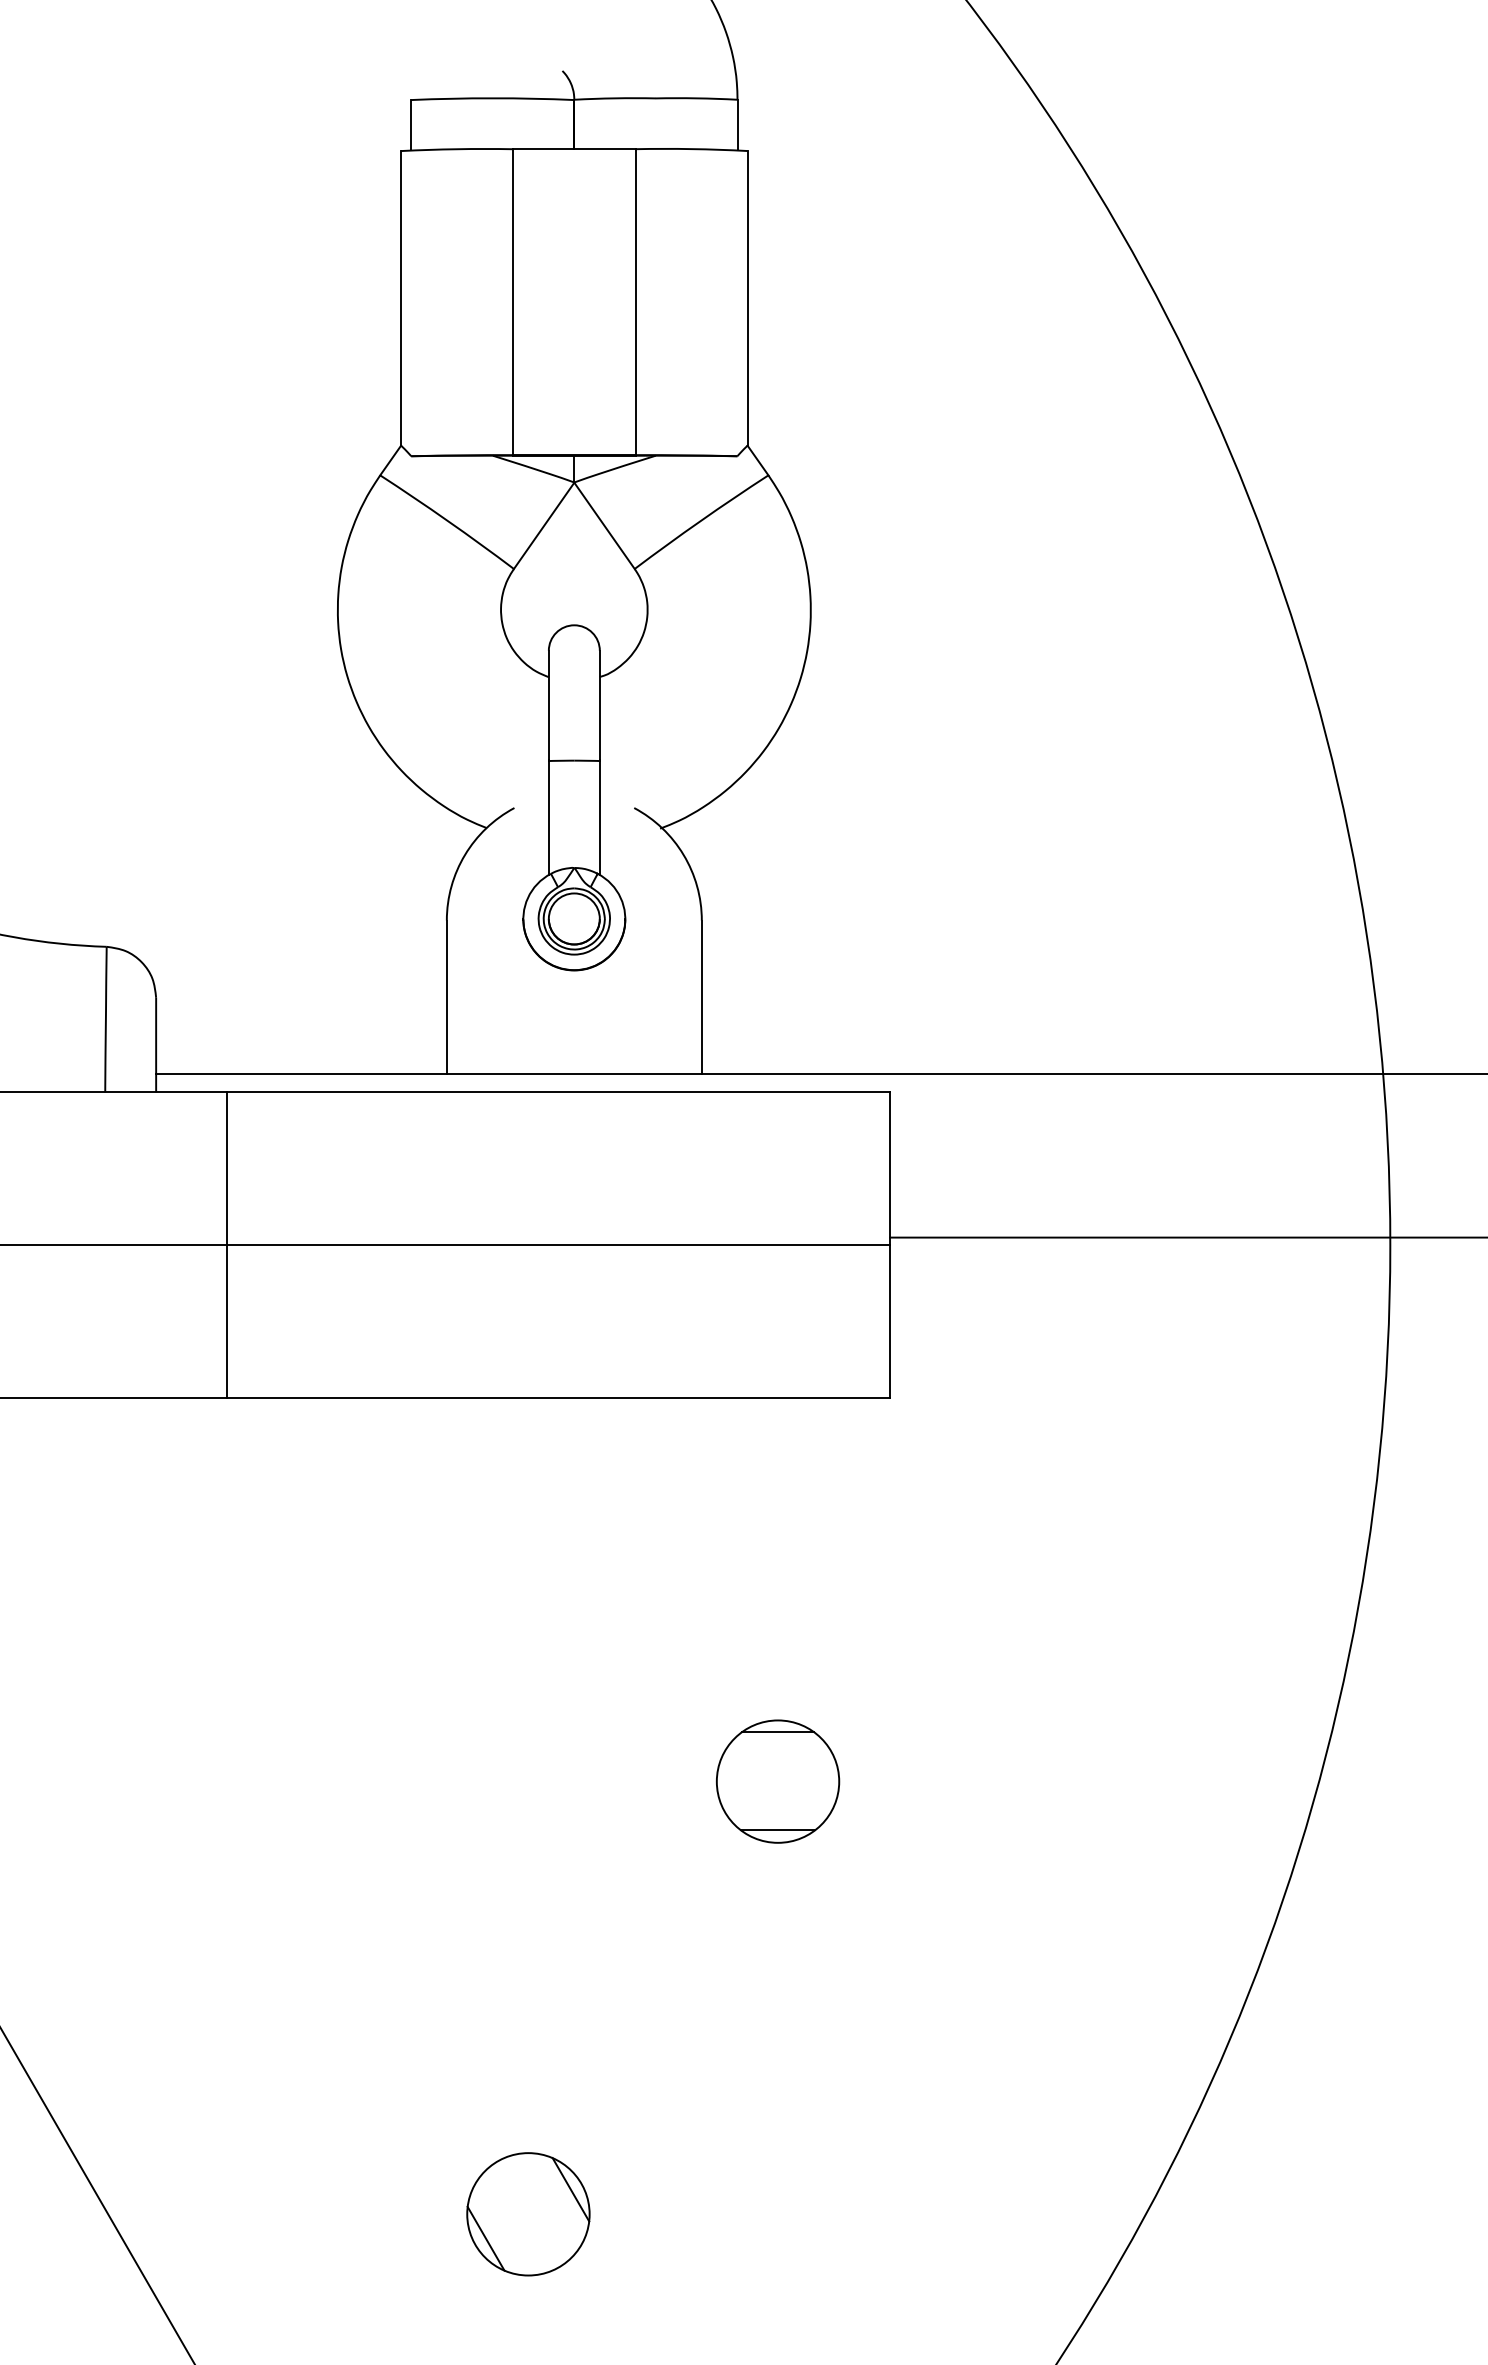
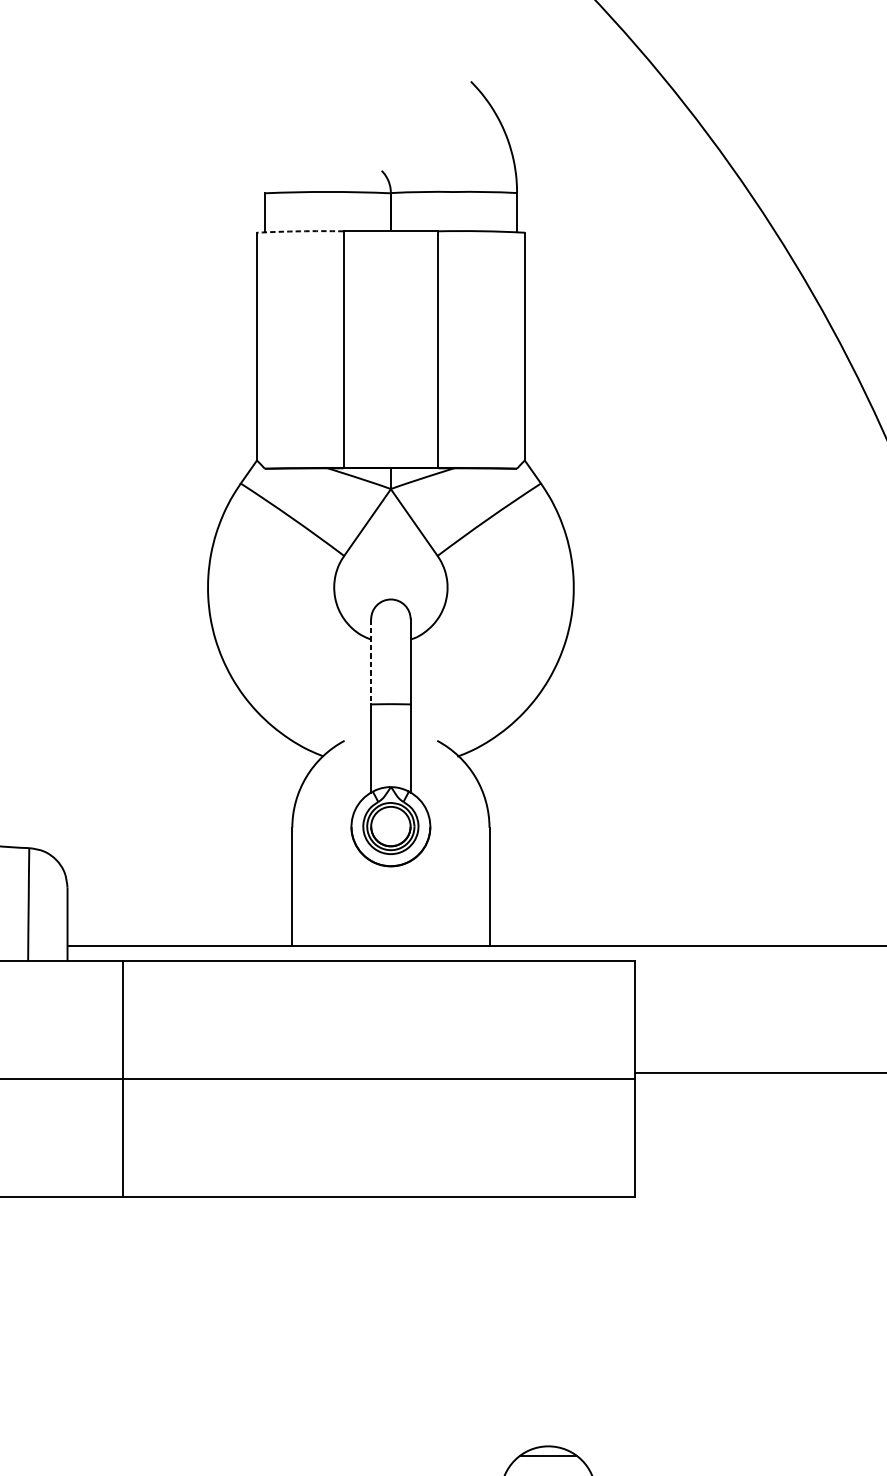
arc: (457, 149) -> (300, 231), solid -> dashed
line: (548, 706) -> (370, 662), solid -> dashed

